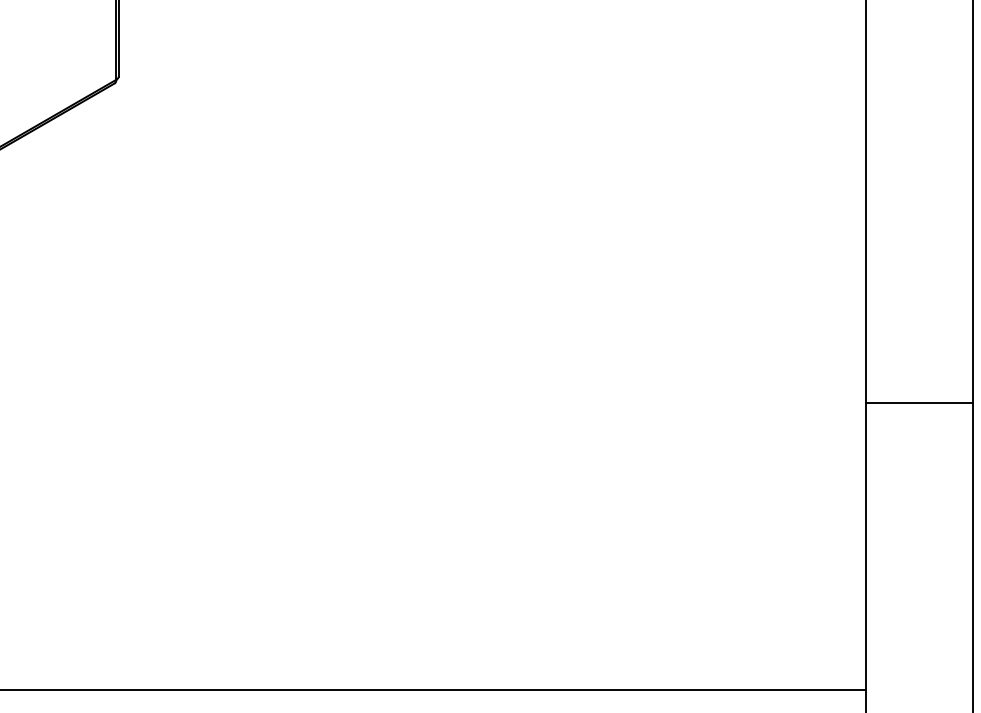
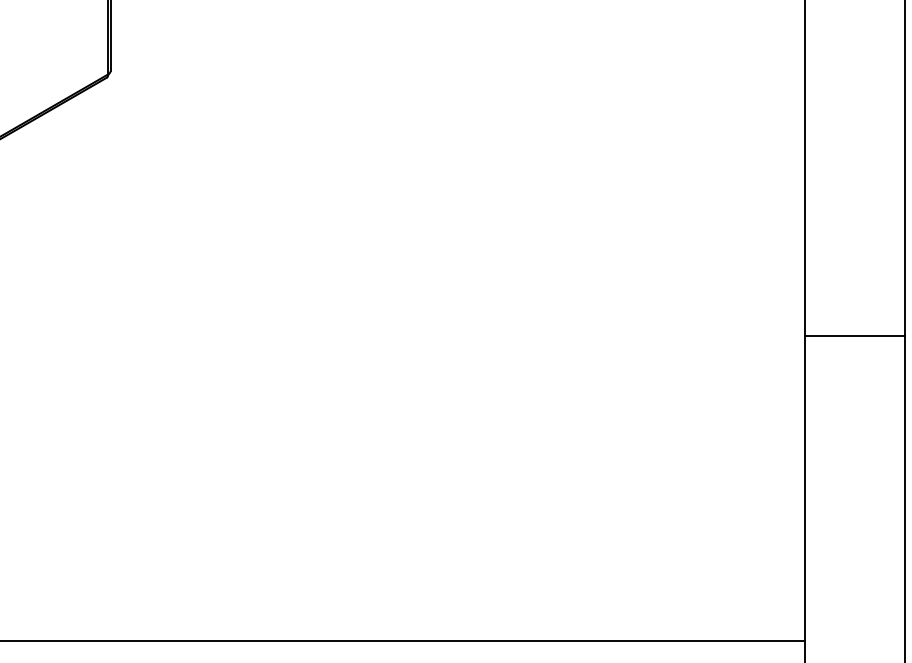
line: (919, 402) -> (854, 335), moved

